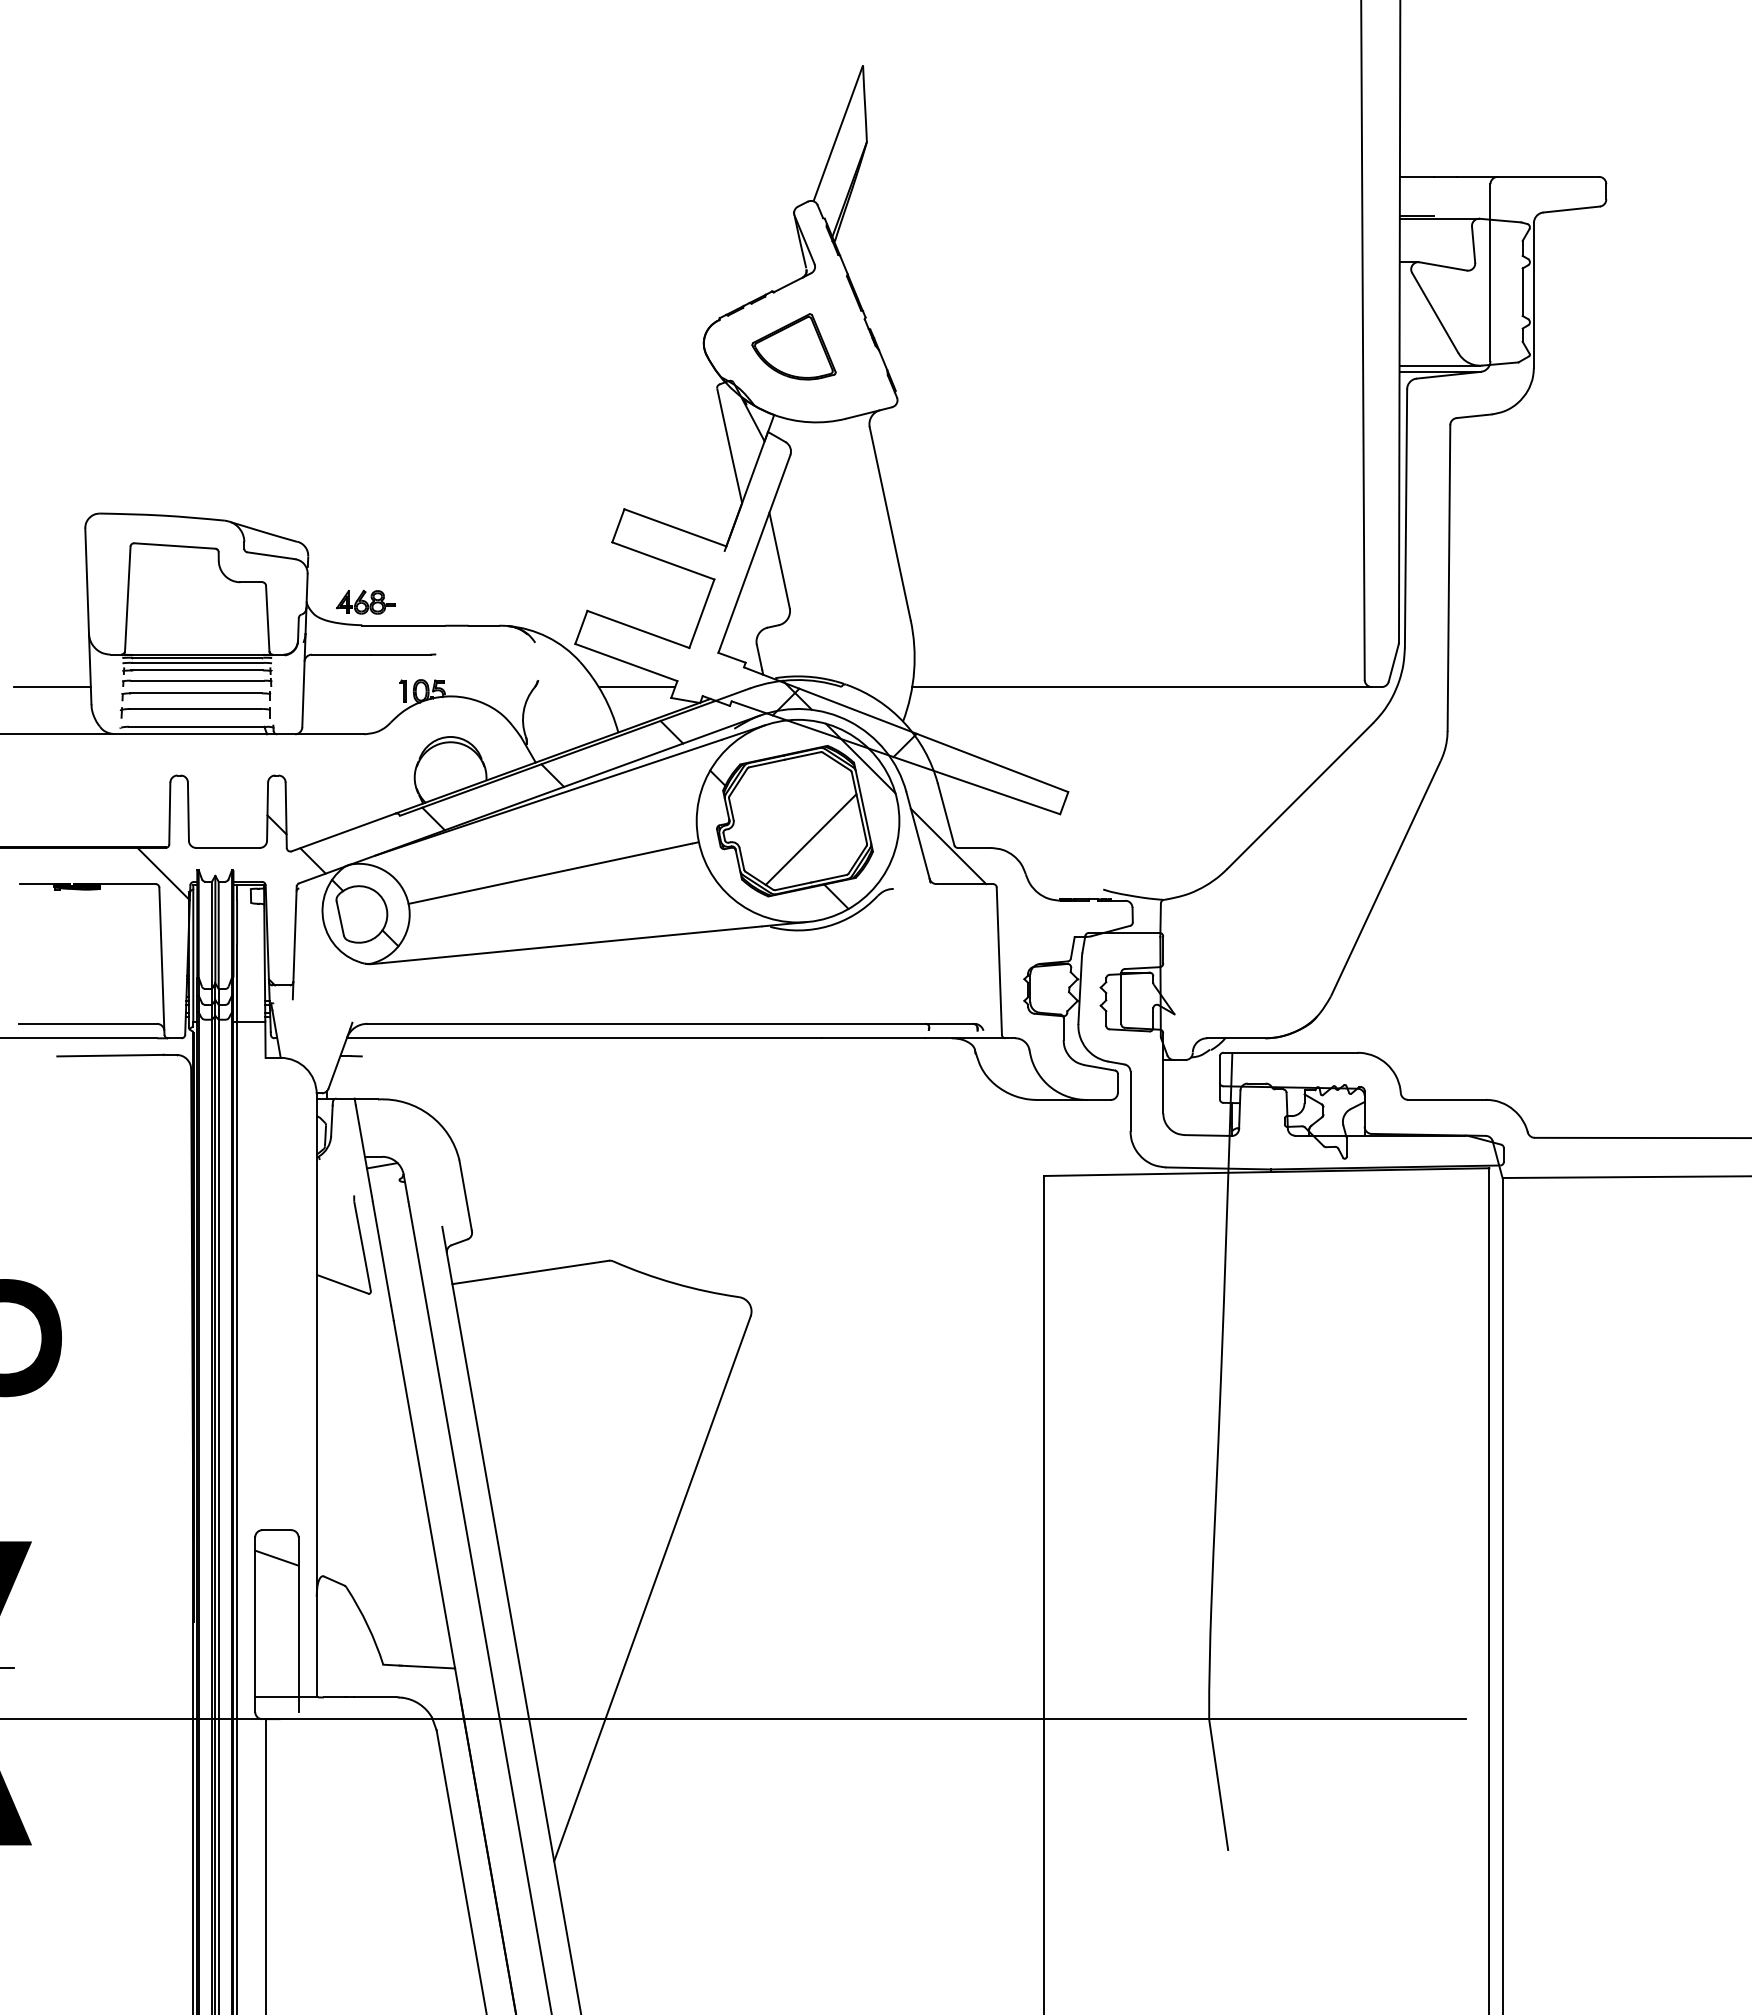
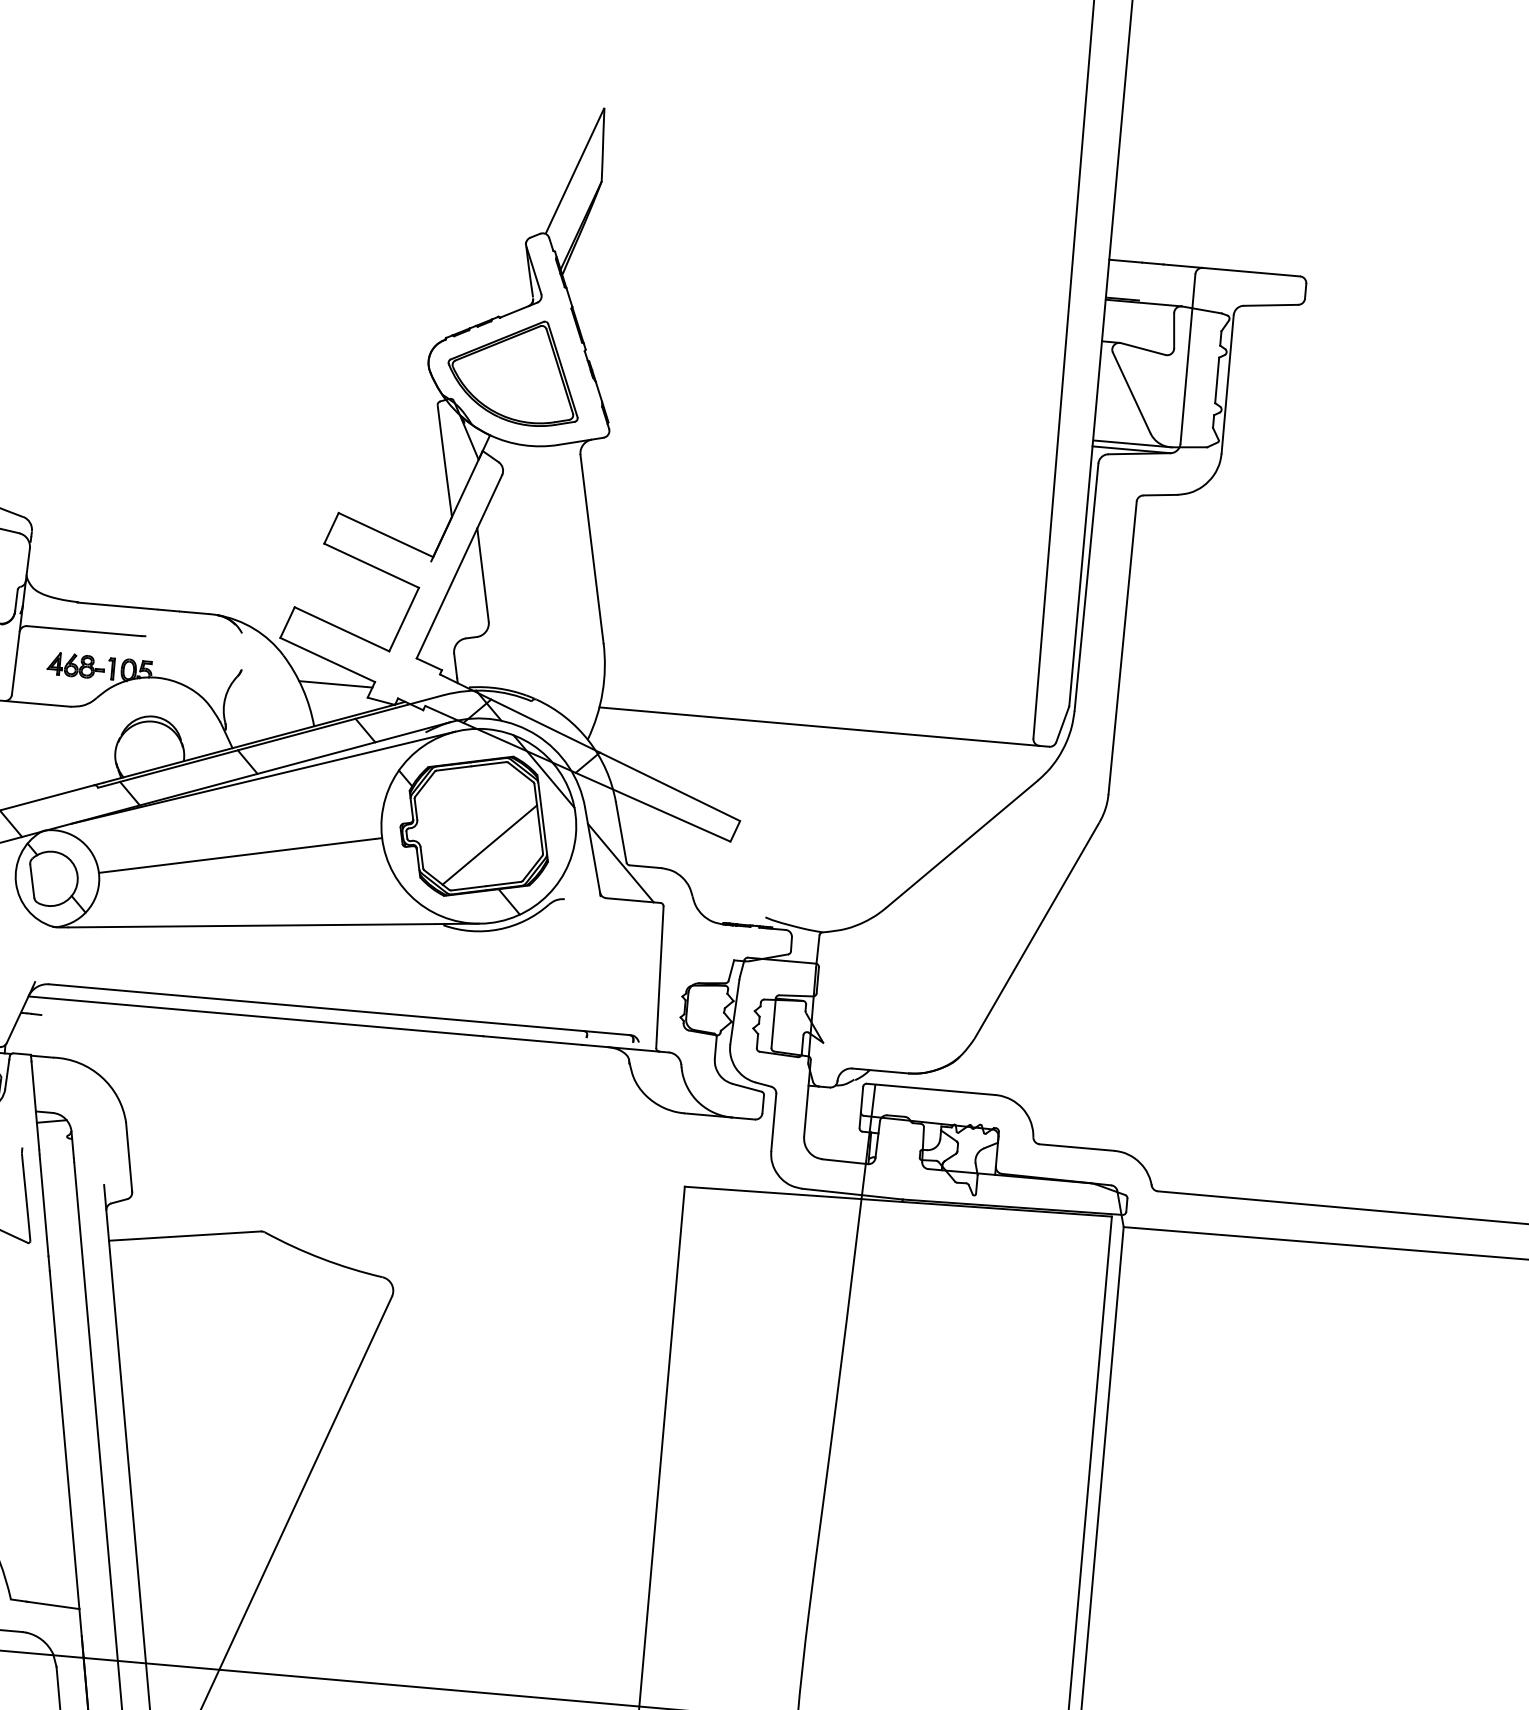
part: (793, 346) -> (514, 371), size x1.67
part: (365, 601) -> (75, 664), moved

